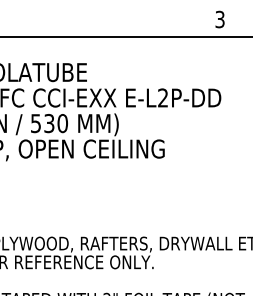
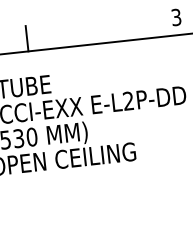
line: (68, 24) -> (27, 38), added

